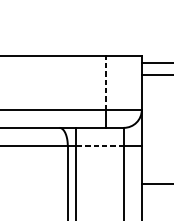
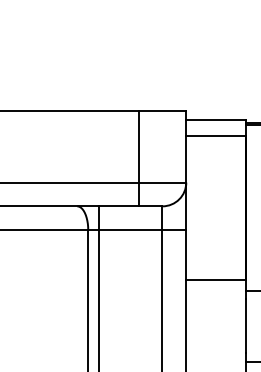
line: (105, 82) -> (138, 146), dashed -> solid
line: (99, 146) -> (130, 230), dashed -> solid

